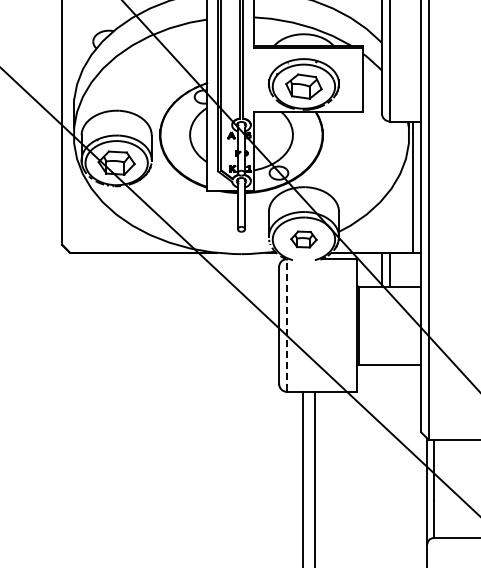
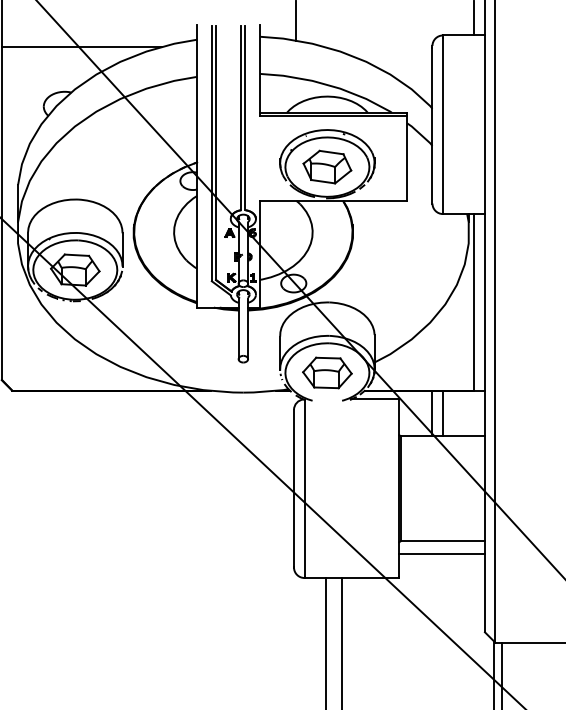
part: (303, 239) -> (326, 372), size x1.43
line: (286, 325) -> (303, 488), dashed -> solid
line: (389, 374) -> (442, 554), added

